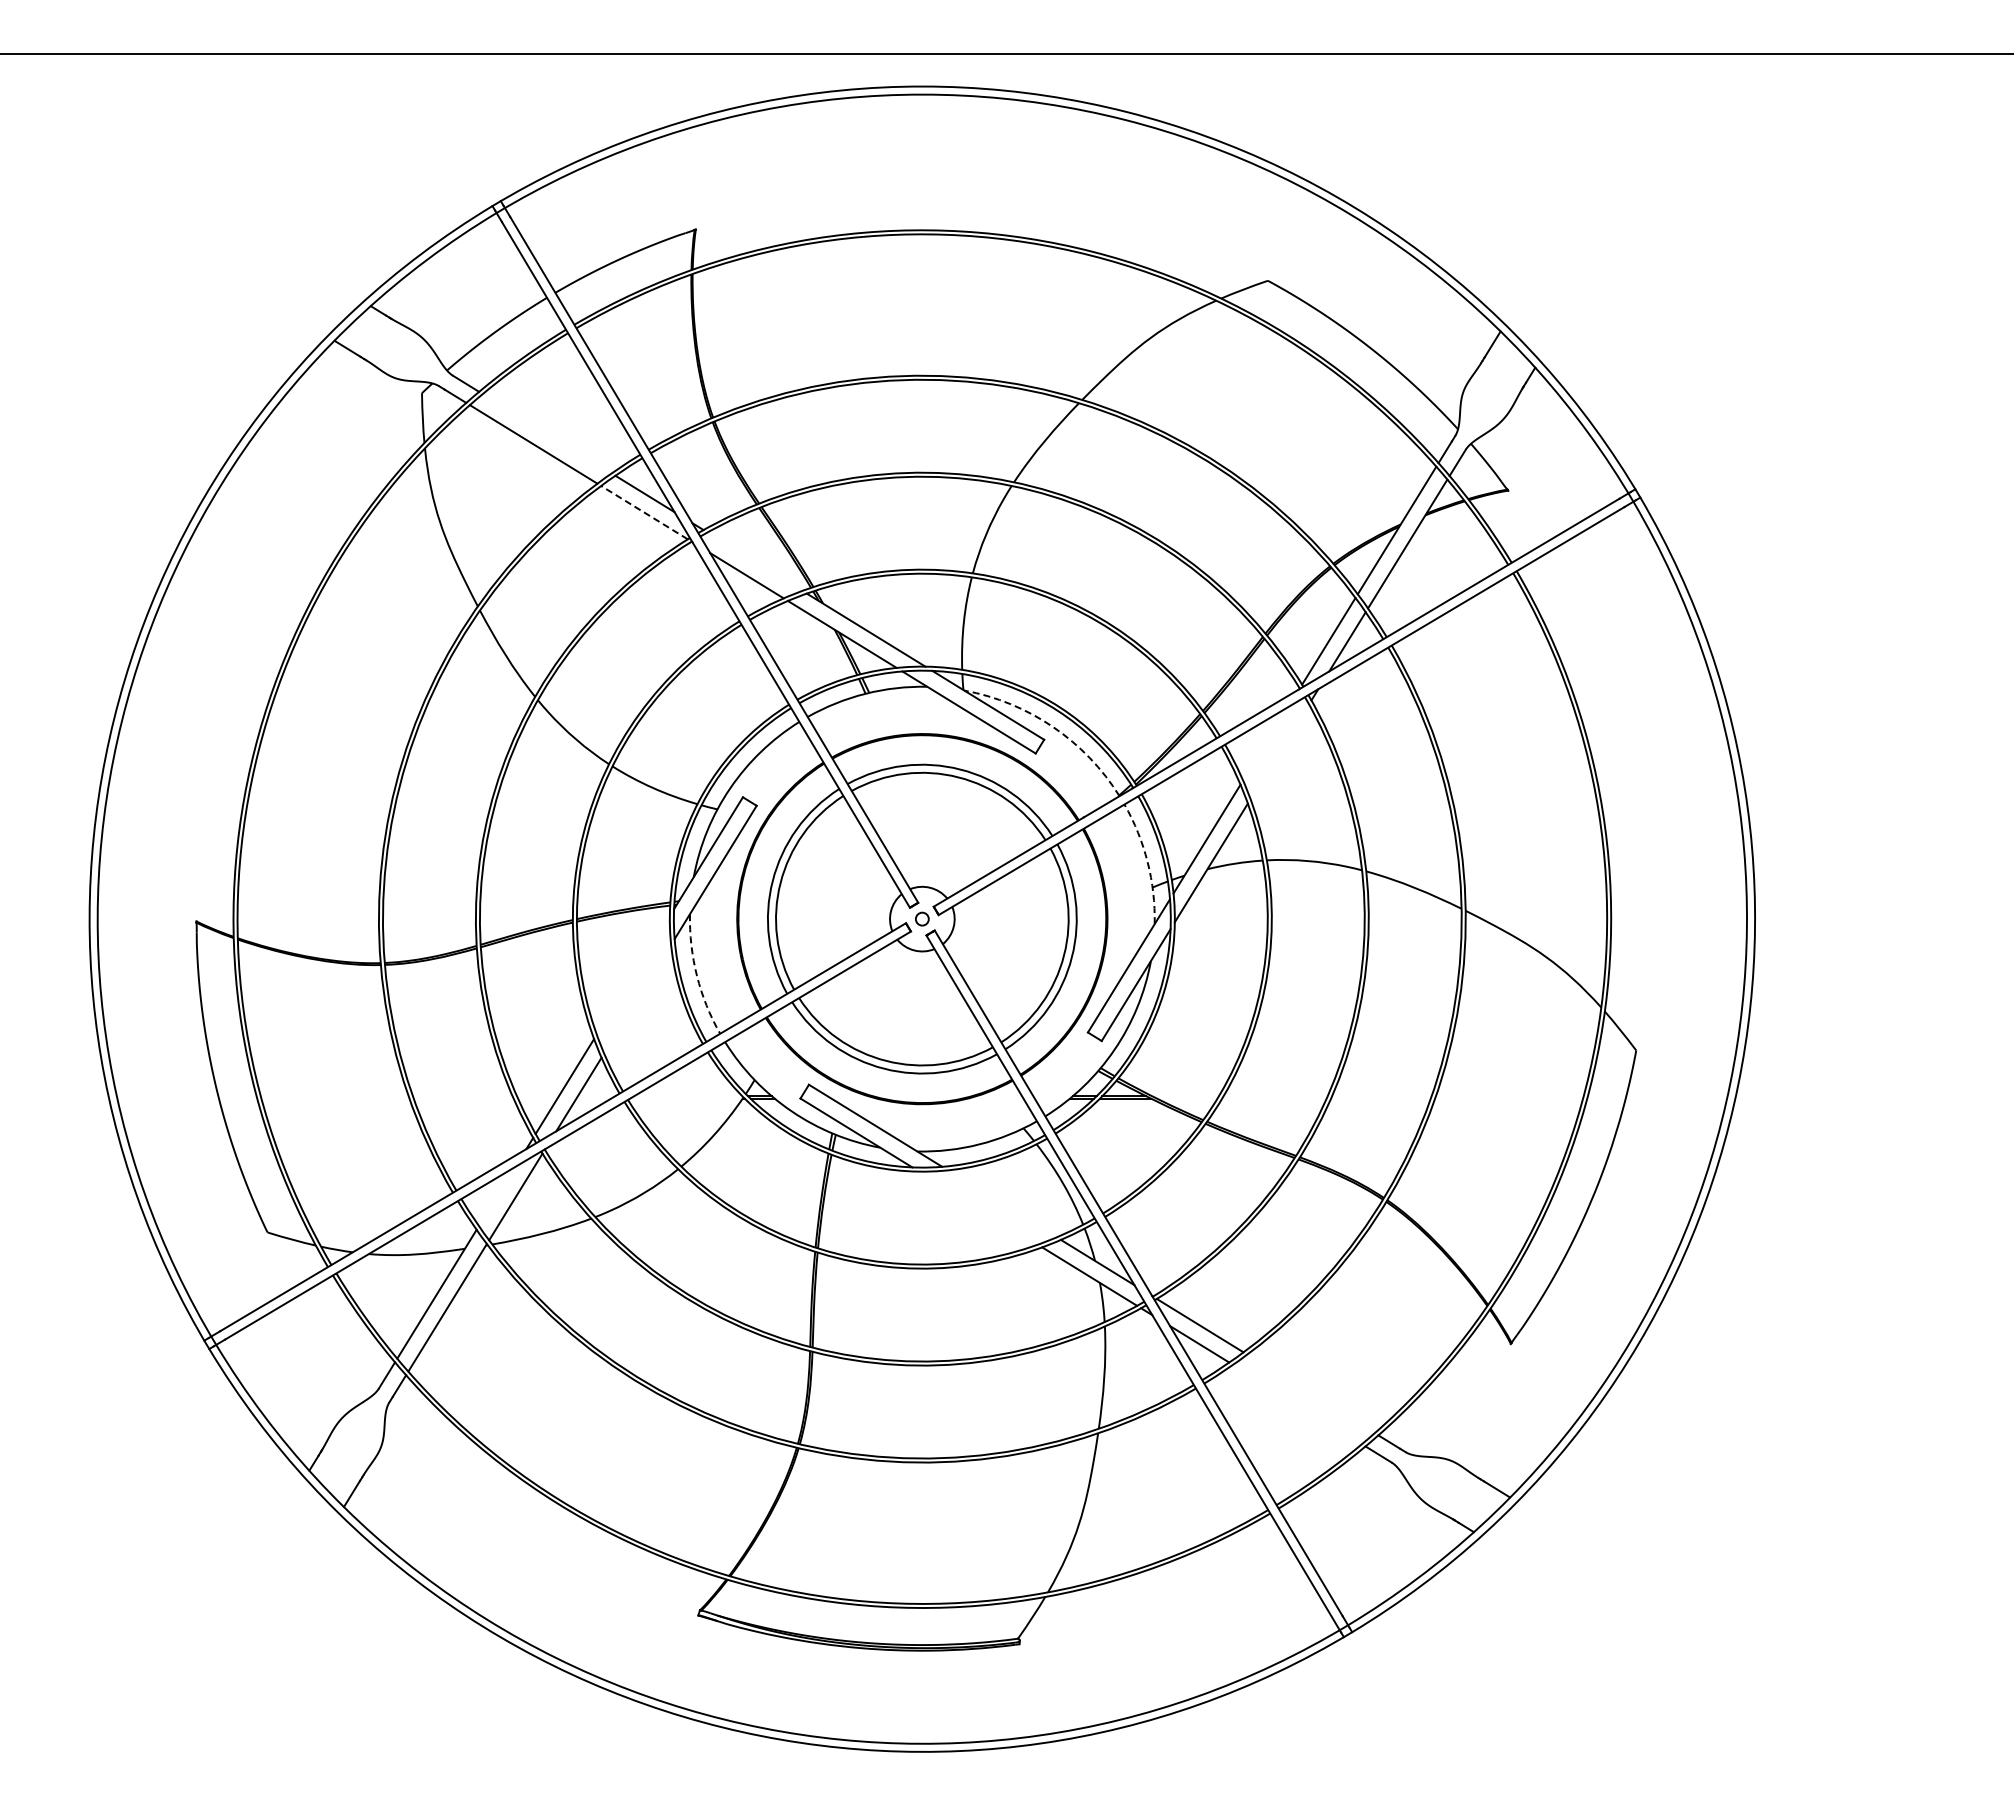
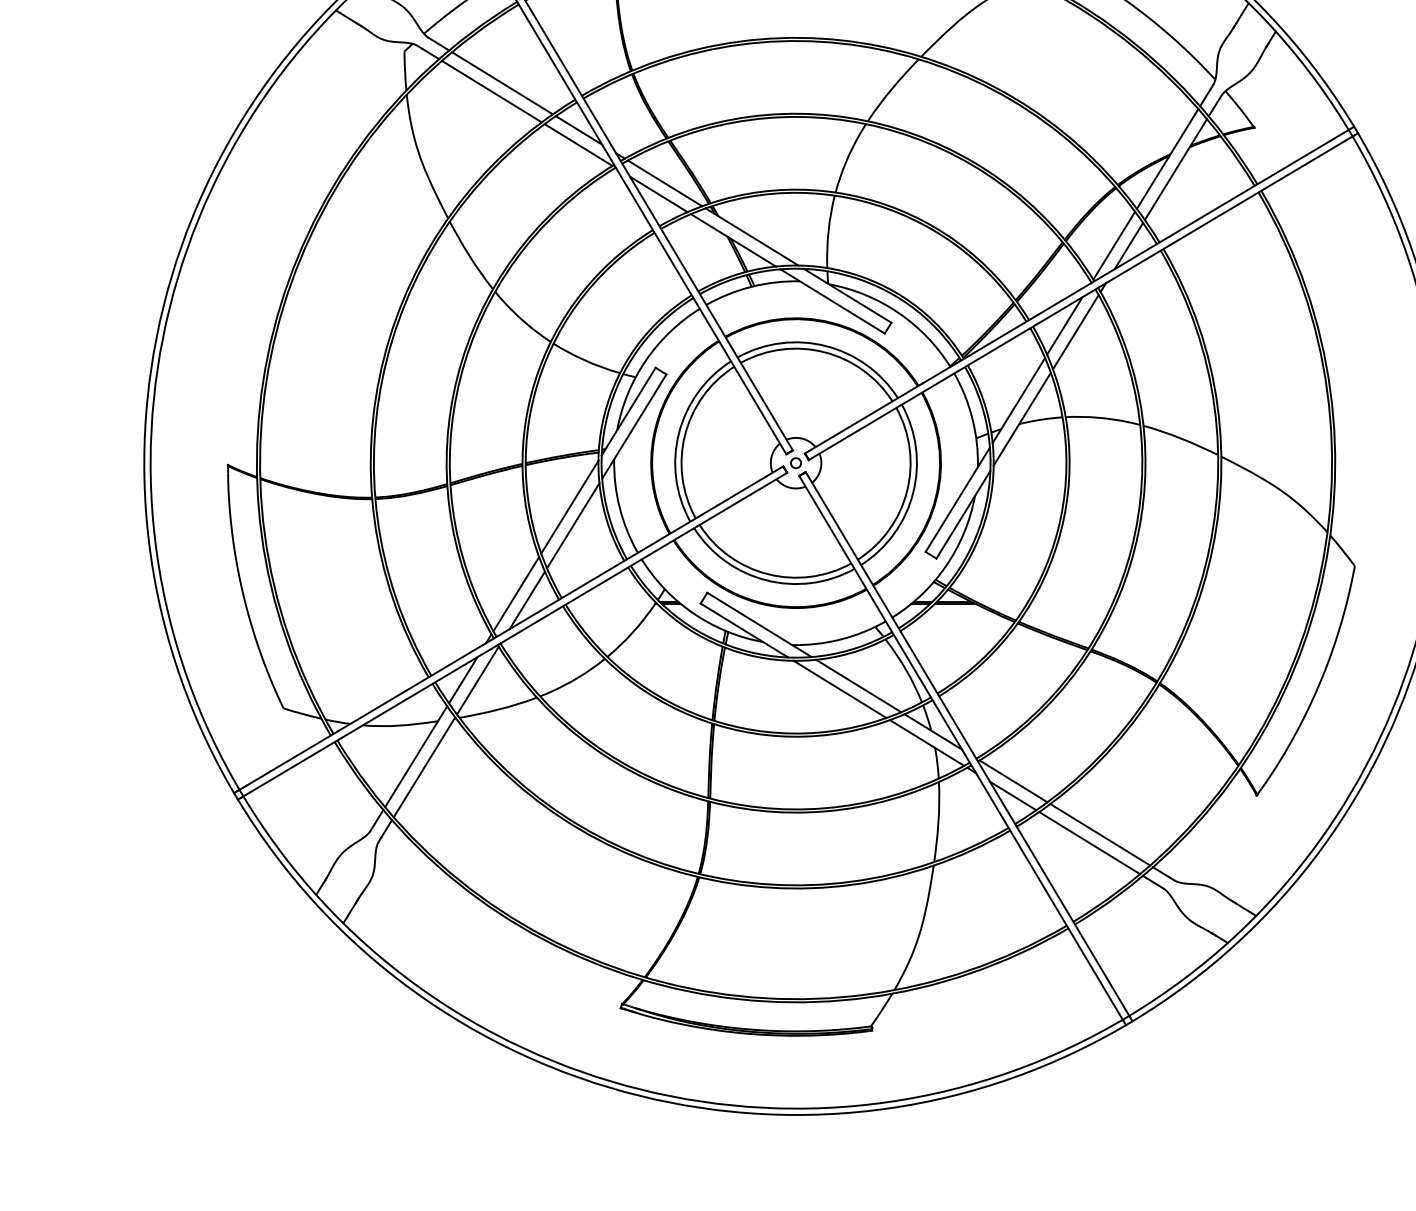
line: (546, 433) -> (501, 83), added
line: (644, 512) -> (578, 144), dashed -> solid
line: (754, 561) -> (664, 183), added
arc: (1053, 727) -> (898, 313), dashed -> solid
line: (1265, 743) -> (1064, 325), added
line: (1279, 751) -> (1075, 331), added
arc: (1147, 862) -> (972, 418), dashed -> solid
line: (632, 974) -> (569, 506), added
arc: (697, 976) -> (620, 508), dashed -> solid
line: (637, 998) -> (573, 525), added
line: (496, 1196) -> (462, 680), added
line: (1001, 1203) -> (858, 685), added
line: (978, 1207) -> (840, 688), added
line: (1310, 1393) -> (1099, 834), added
line: (1297, 1404) -> (1089, 843), added

